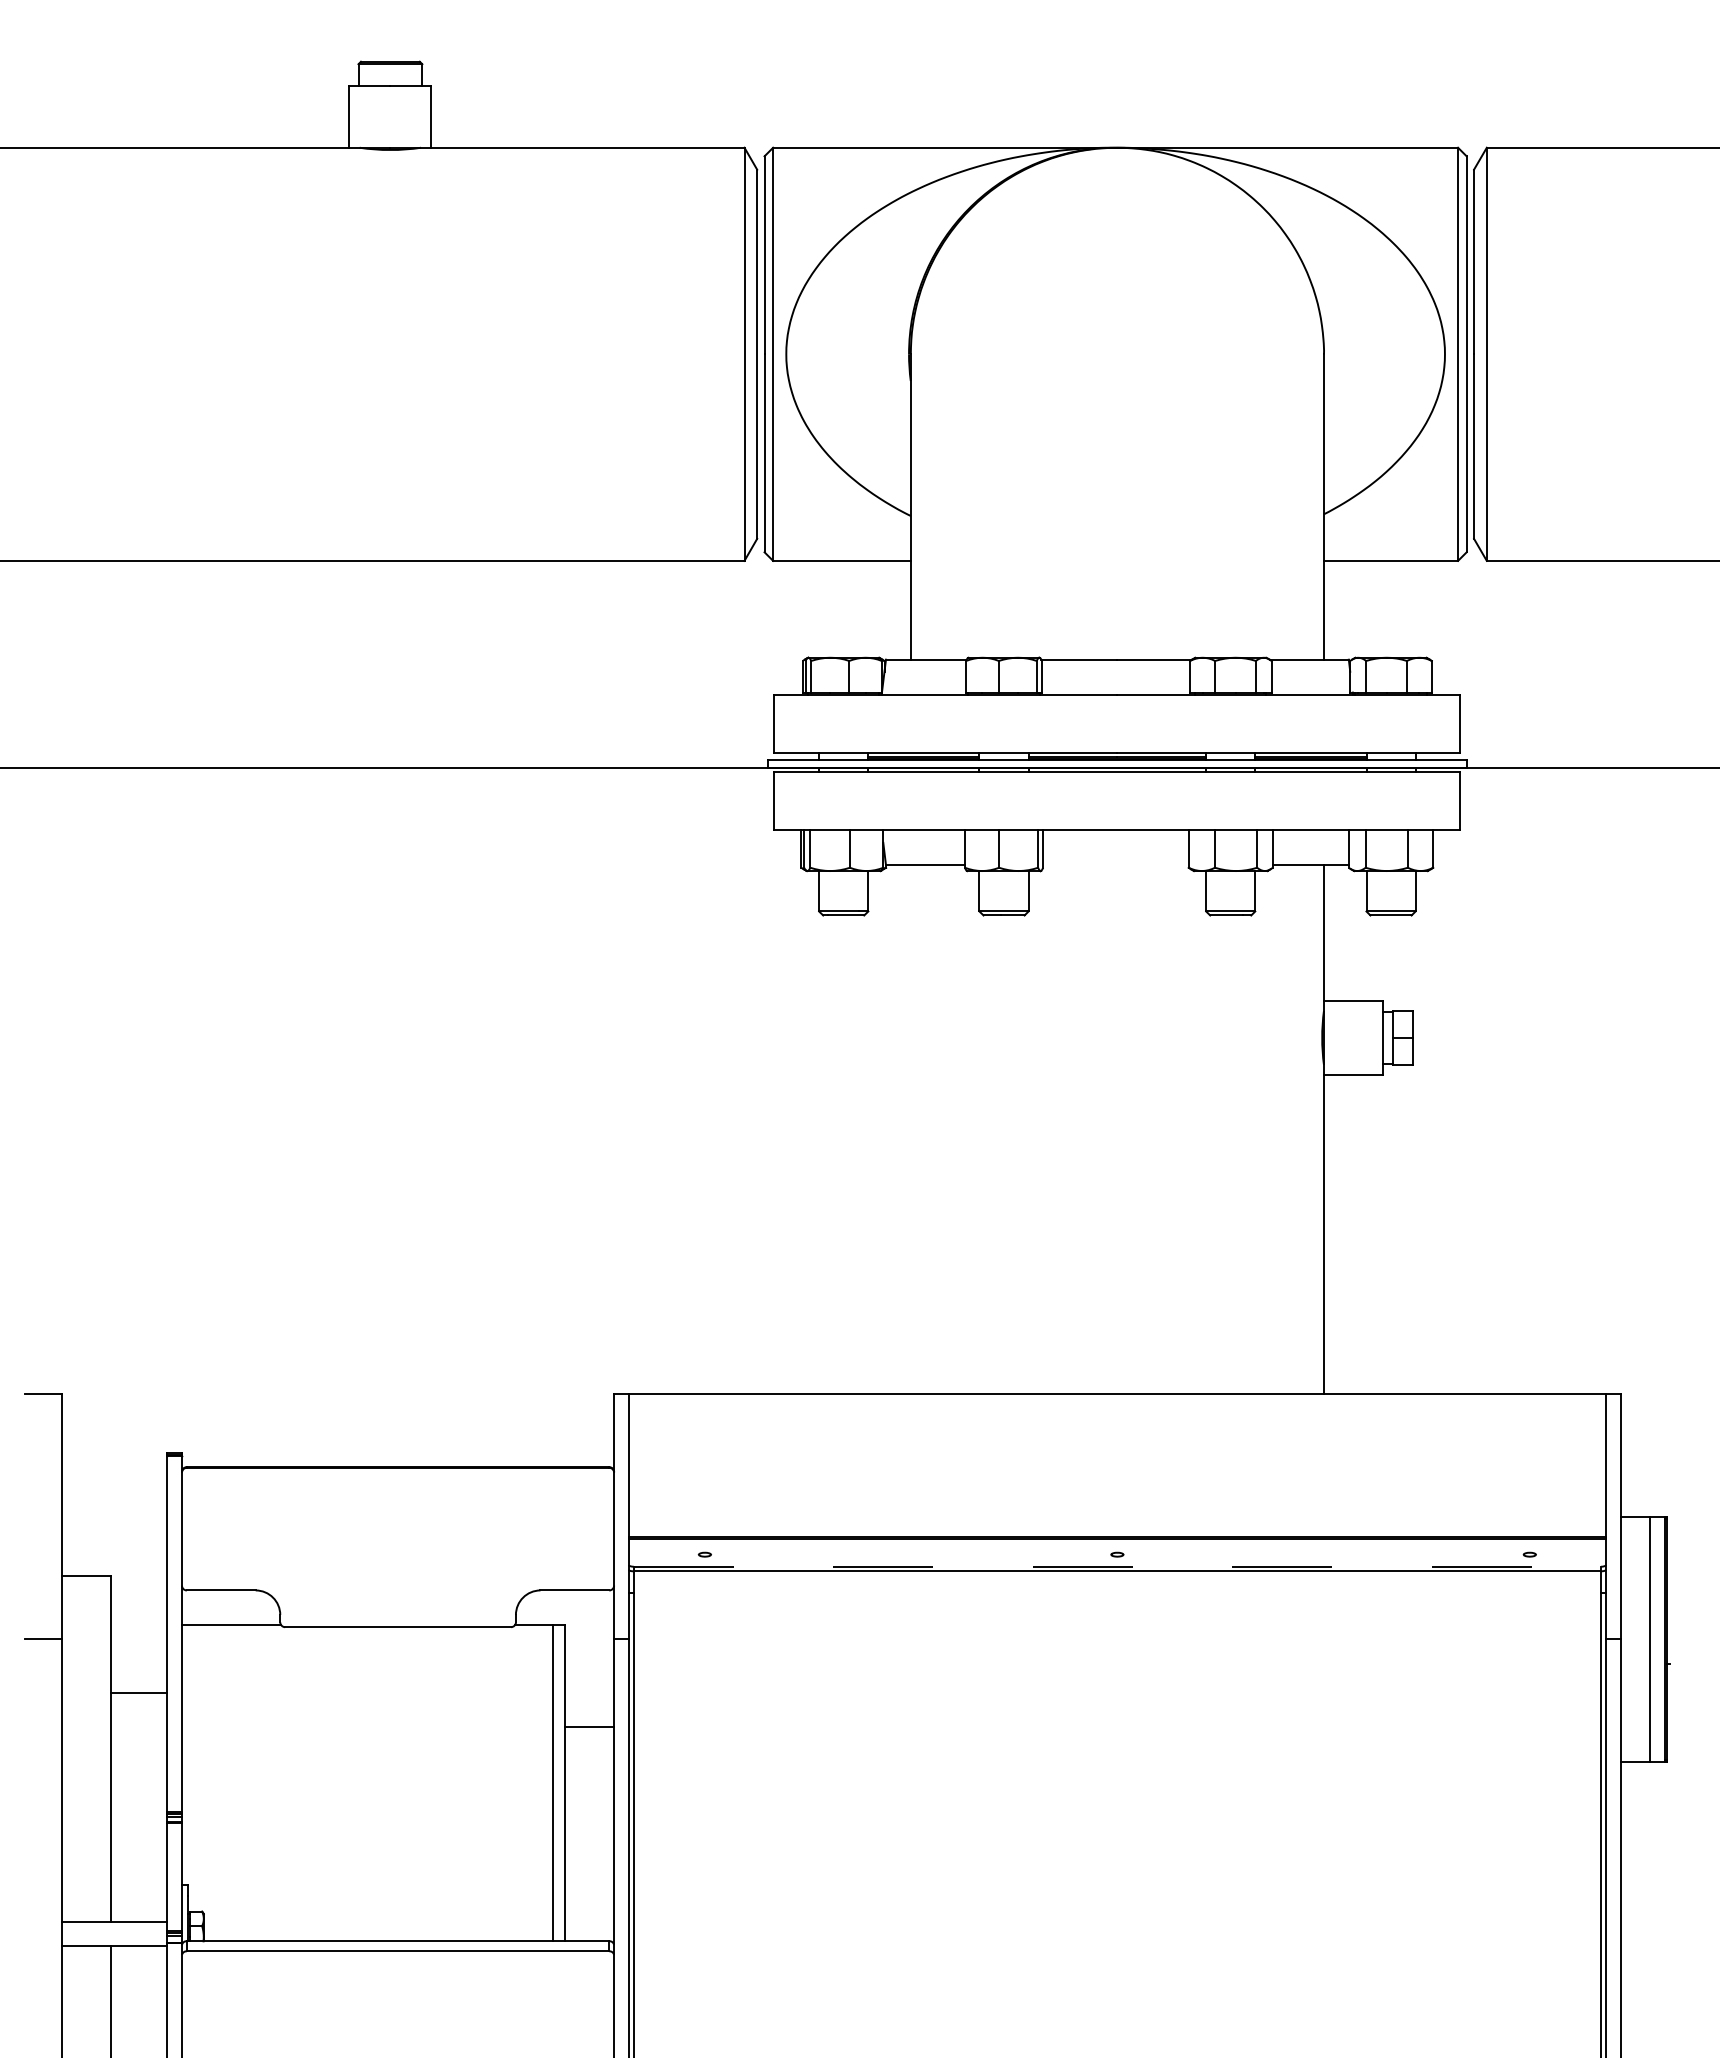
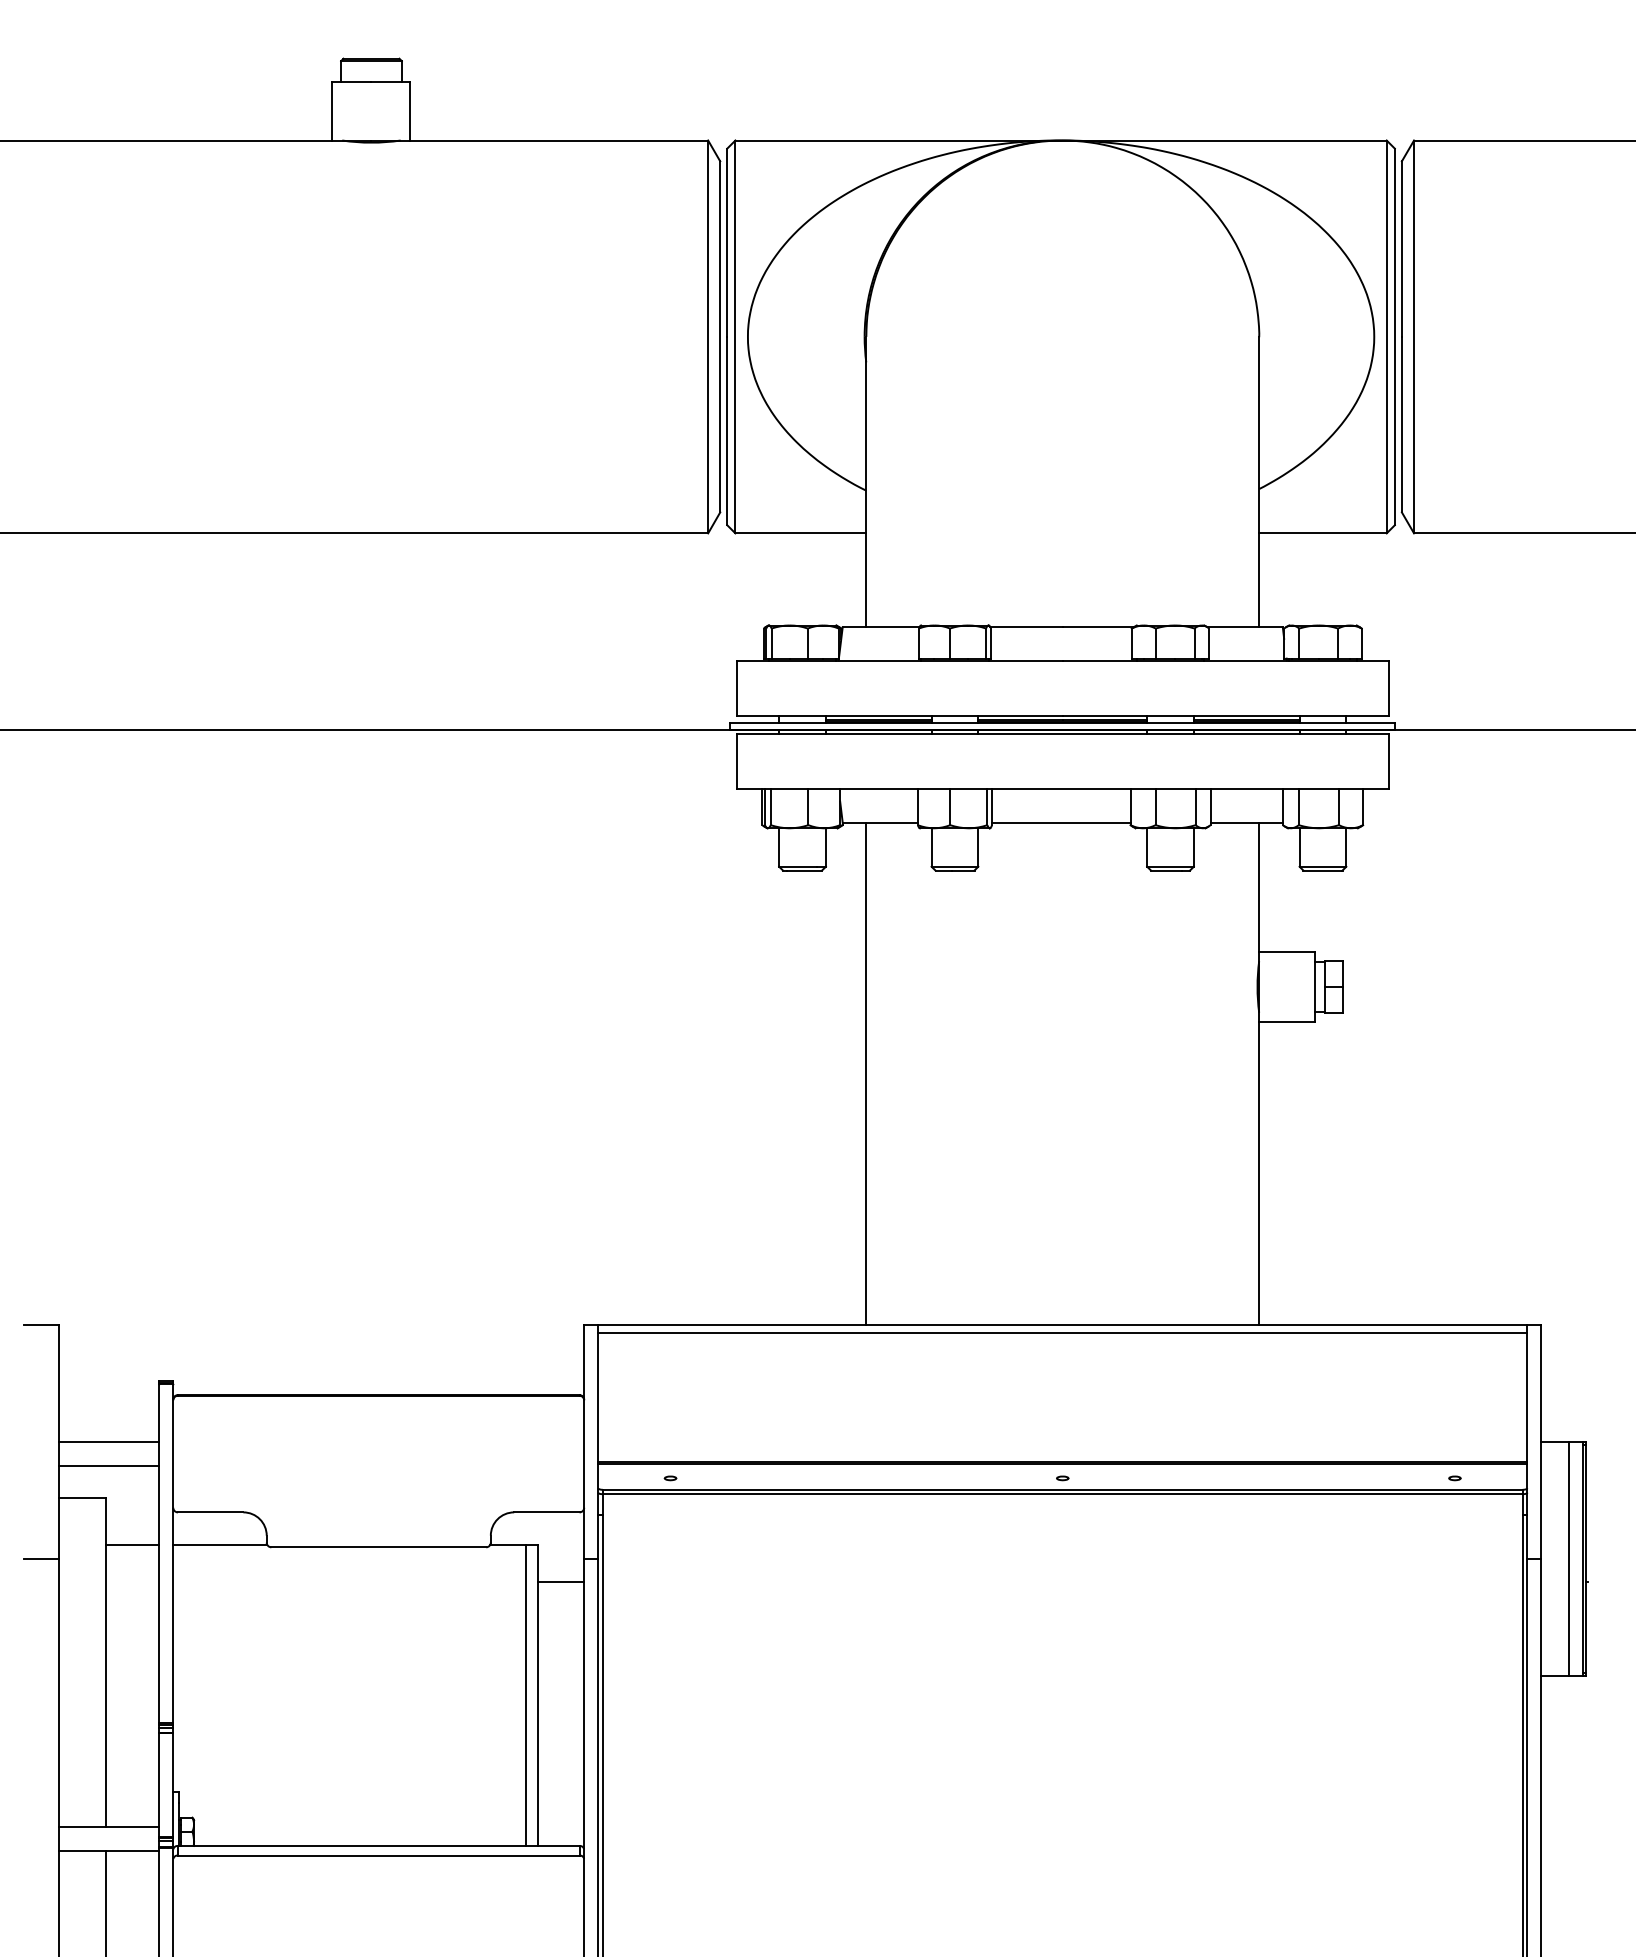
line: (1115, 865) -> (1060, 823), added
line: (910, 1129) -> (866, 1074), added
line: (1116, 1401) -> (1061, 1332), added
line: (114, 1516) -> (109, 1442), added
line: (114, 1541) -> (109, 1465), added
line: (1117, 1566) -> (1062, 1489), dashed -> solid
line: (138, 1692) -> (131, 1544), moved
line: (589, 1726) -> (560, 1581), moved

